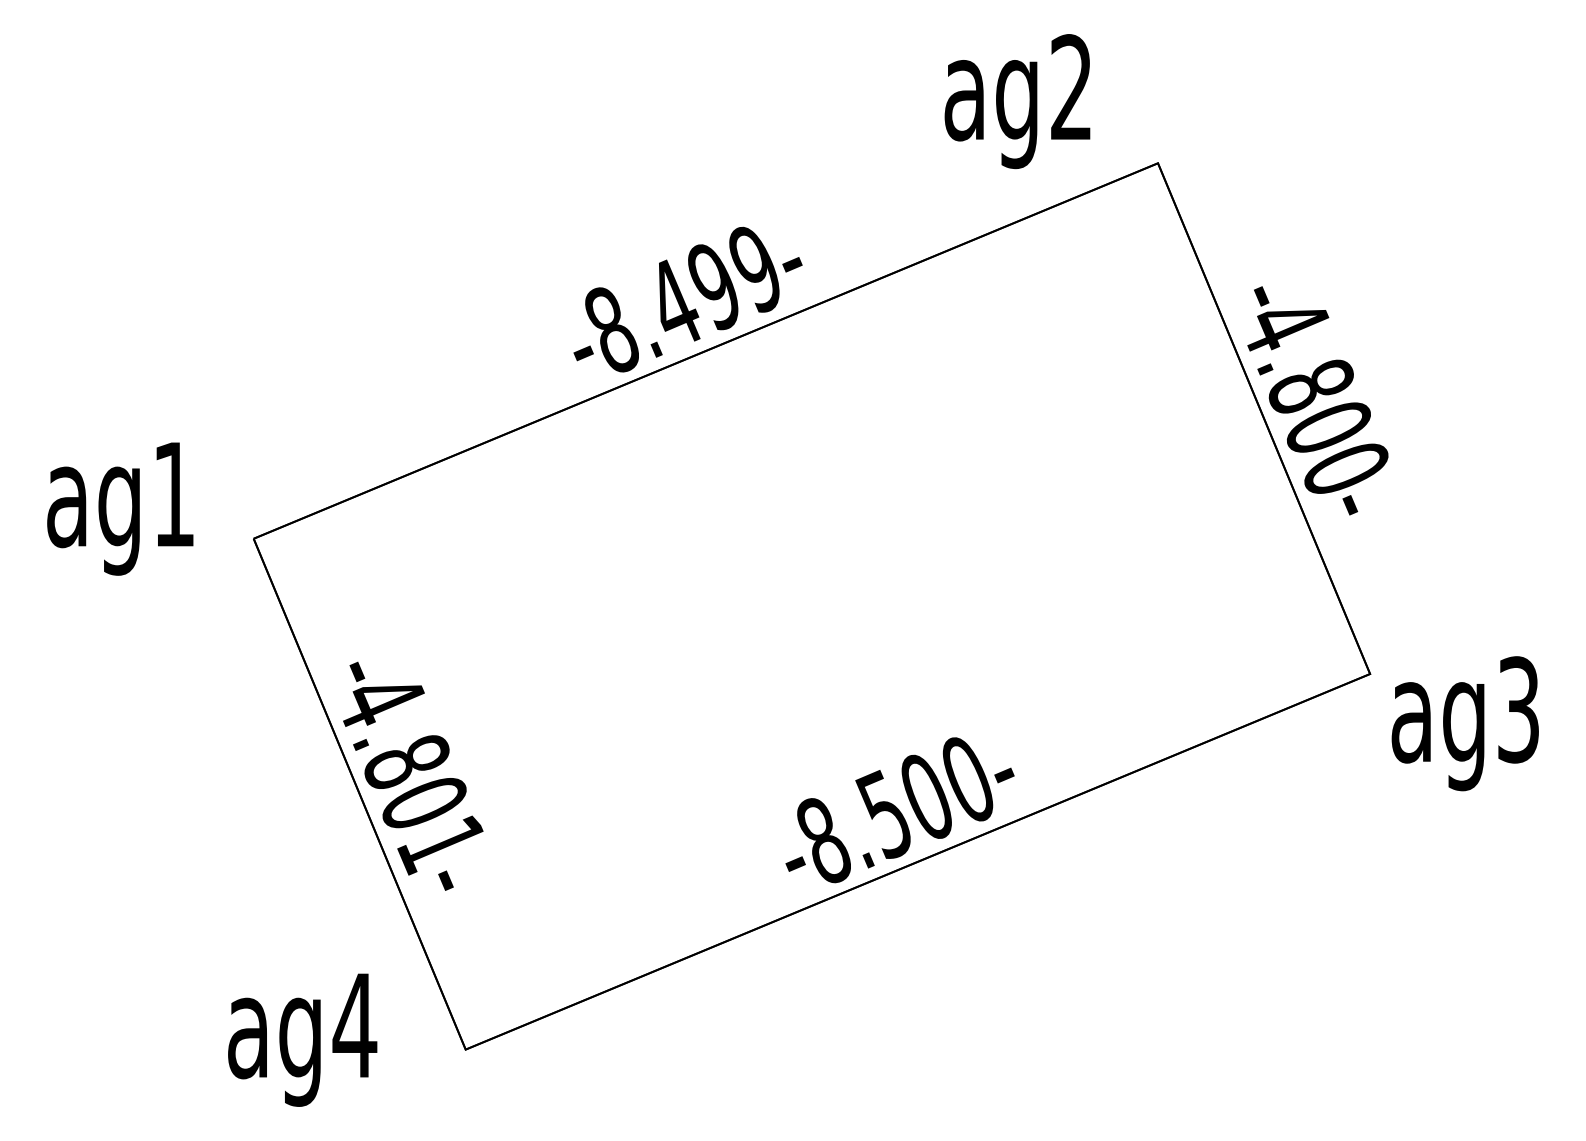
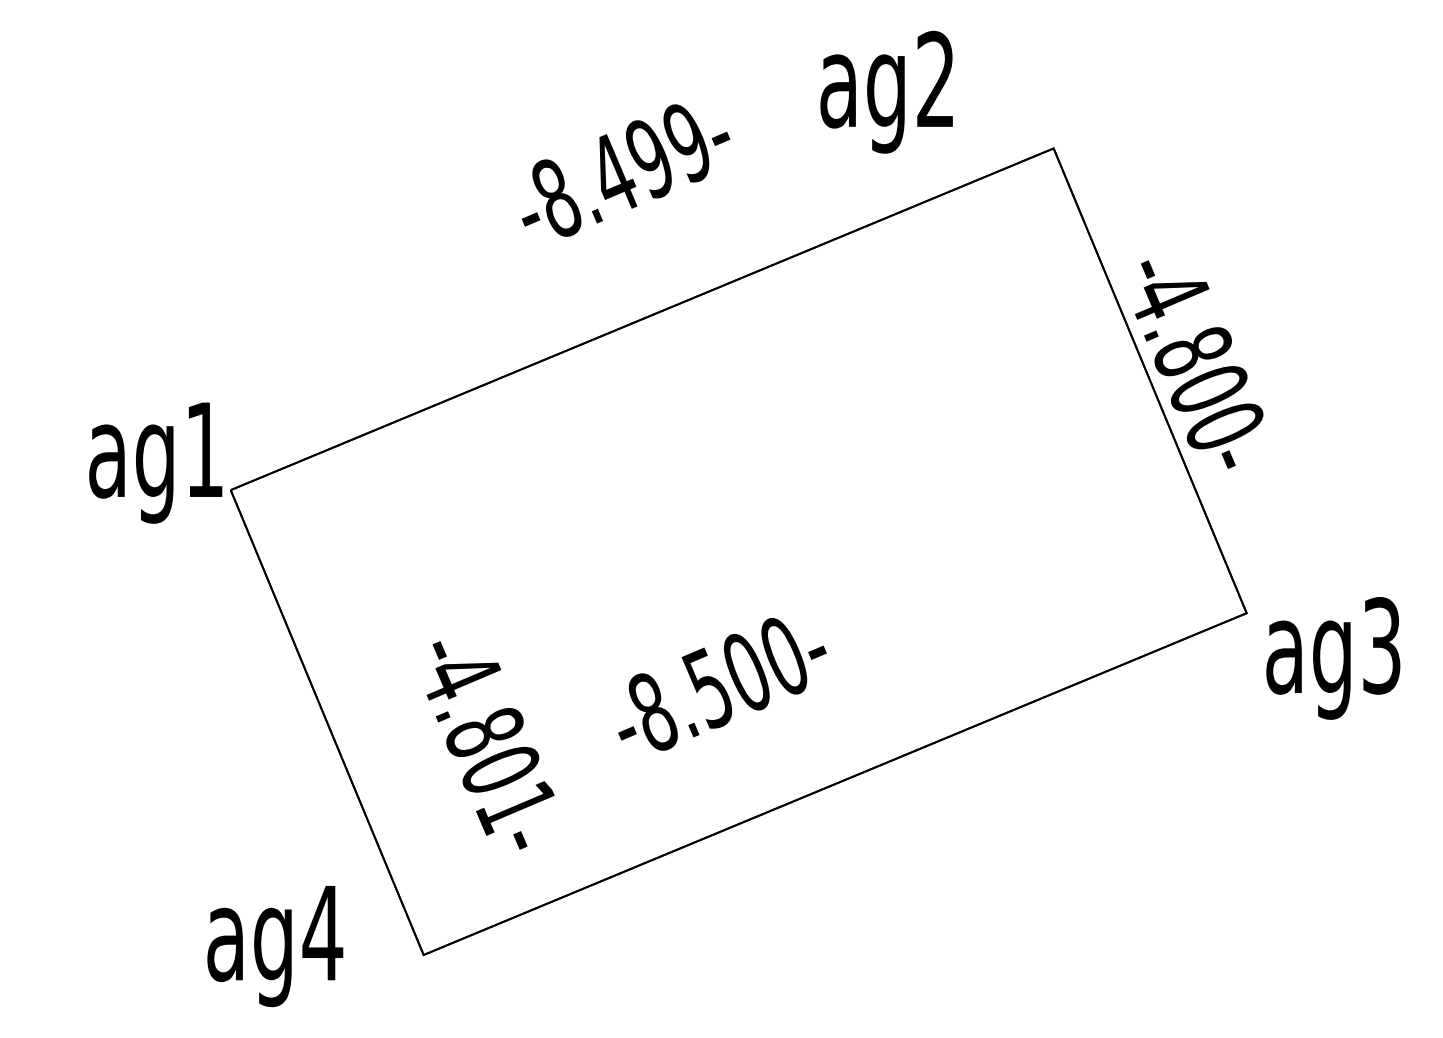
text: (1017, 101) -> (886, 92), moved
text: (687, 299) -> (625, 170), moved
text: (120, 508) -> (155, 462), moved
text: (413, 775) -> (490, 744), moved
text: (899, 810) -> (721, 684), moved

